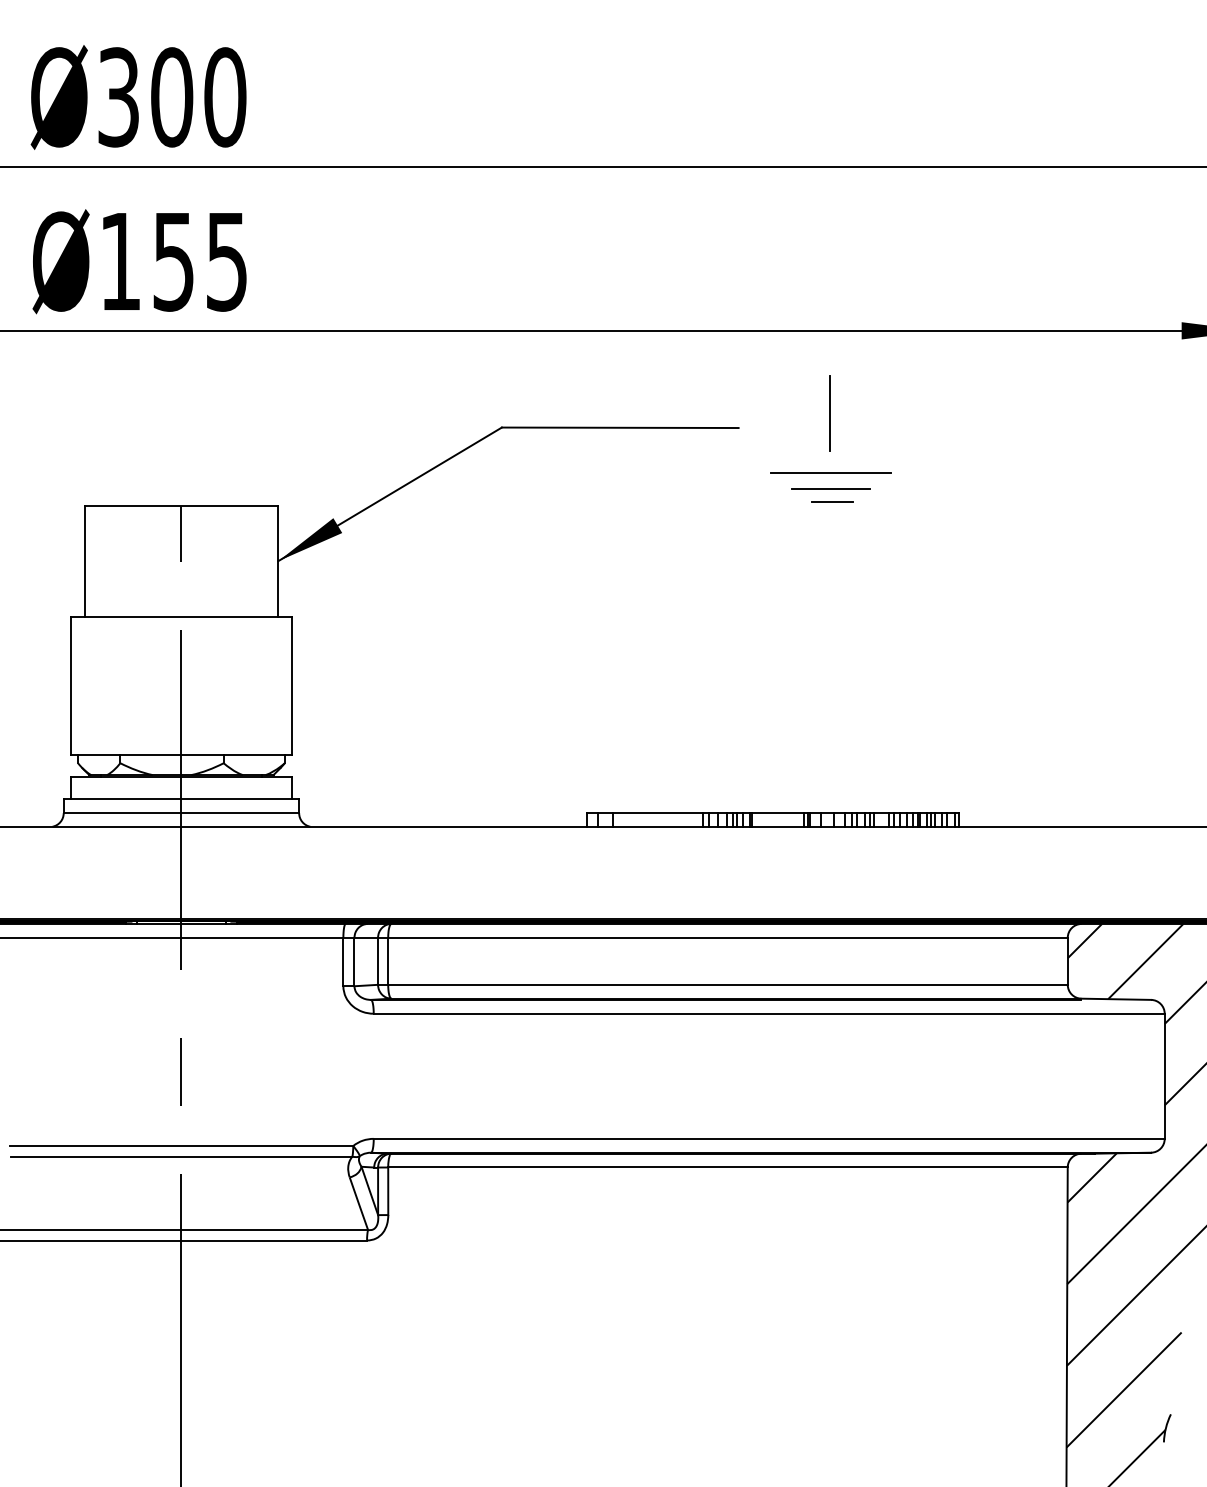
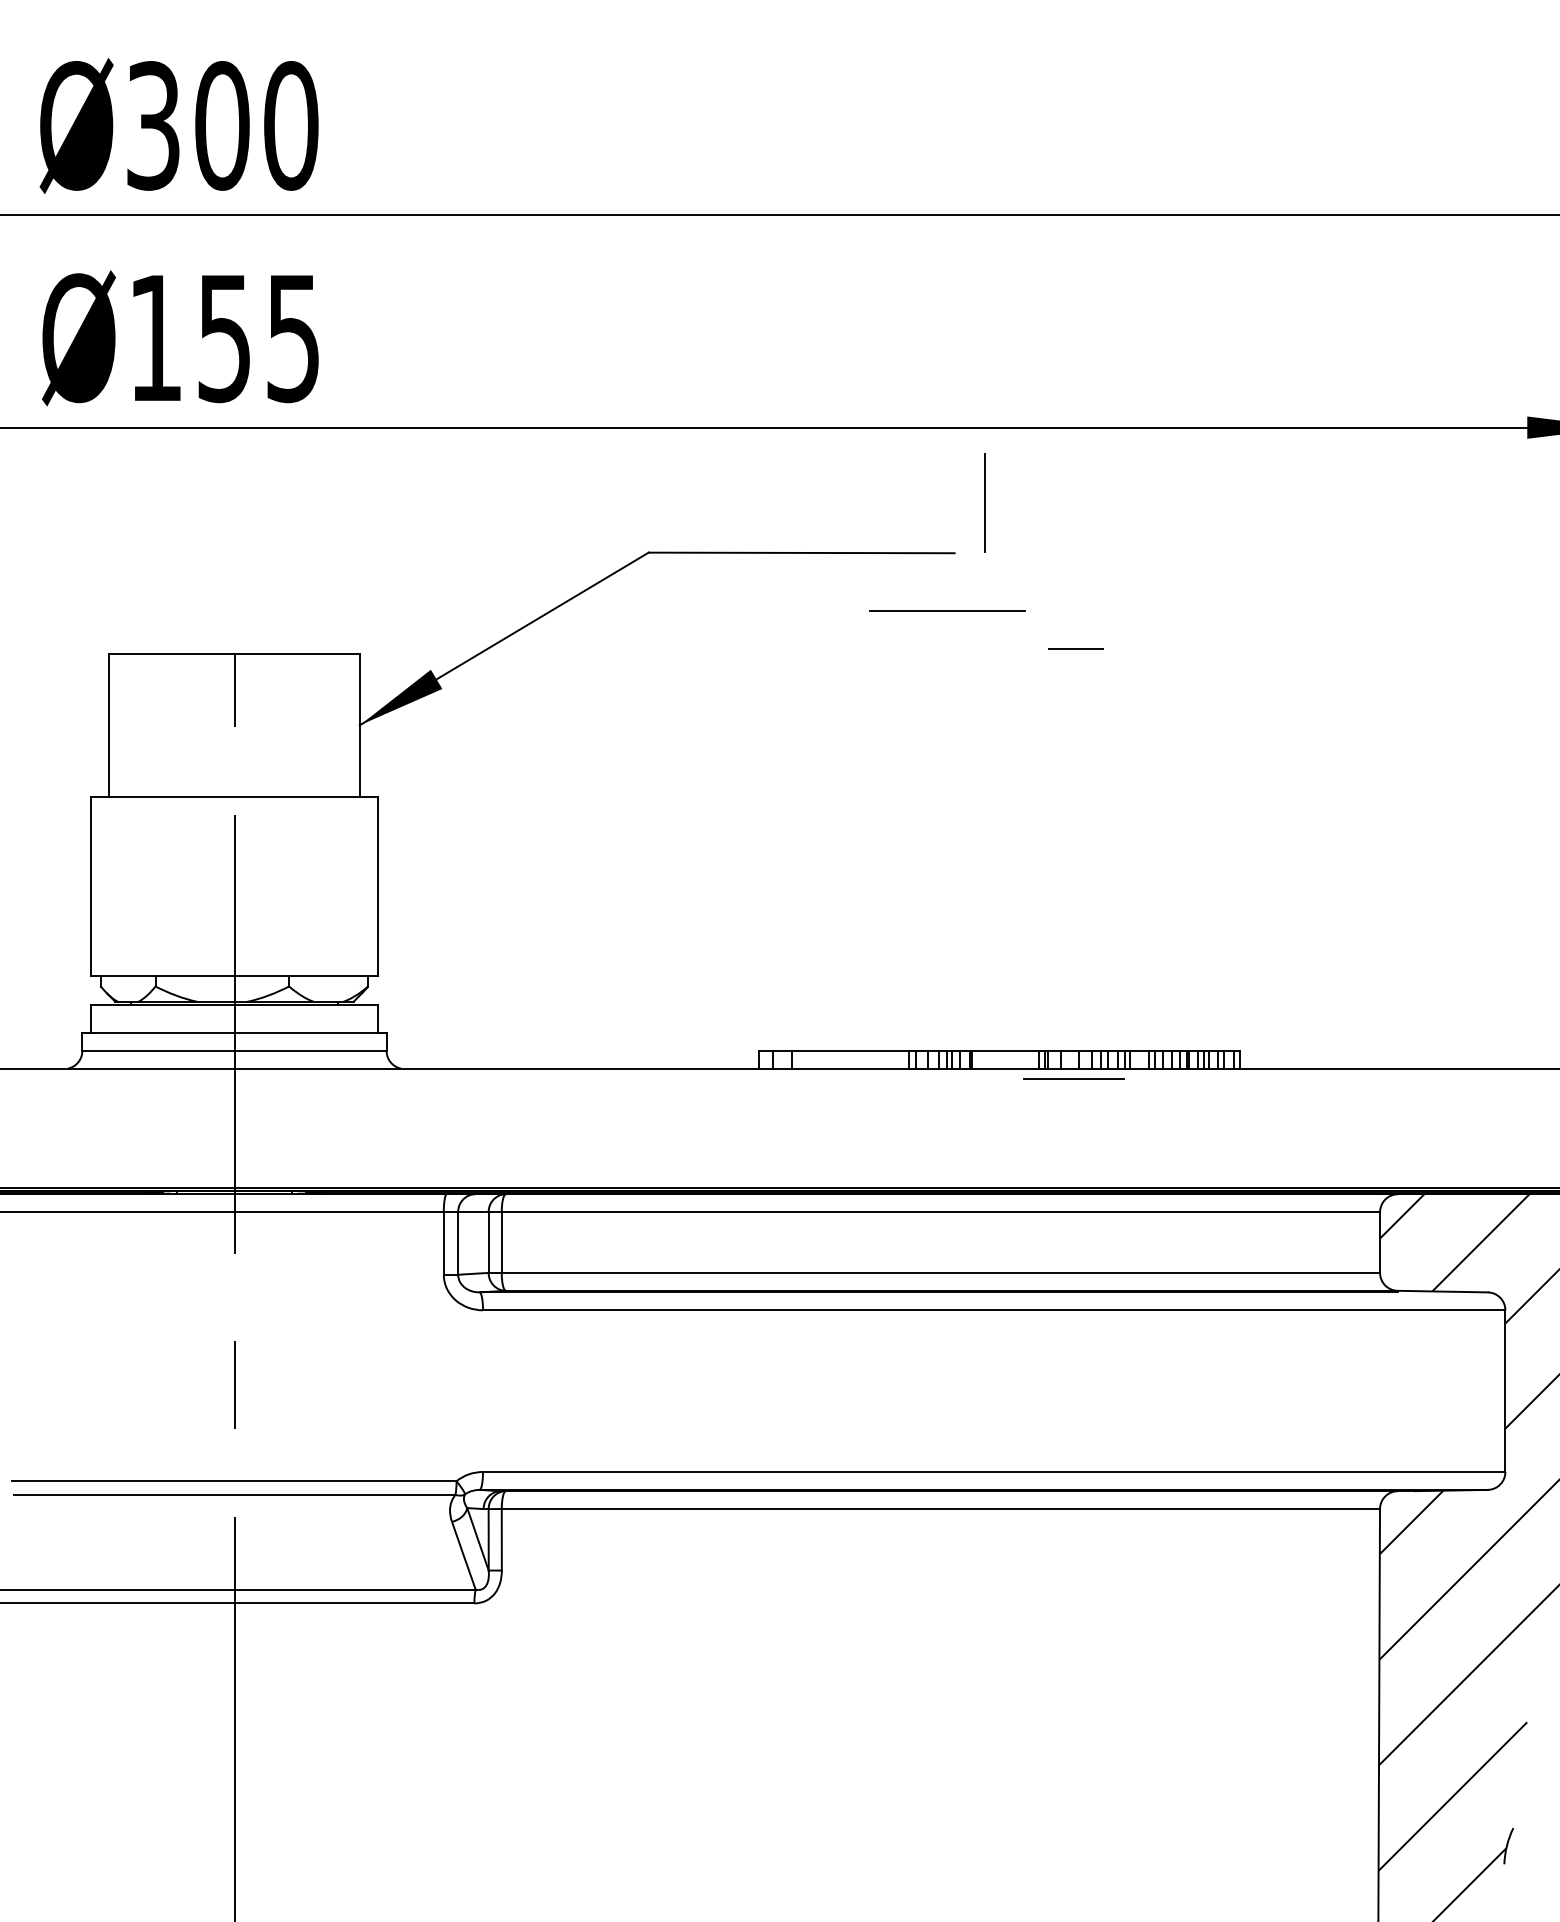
line: (829, 413) -> (984, 503), moved
line: (830, 472) -> (946, 610), moved
line: (830, 488) -> (1073, 1078), moved

